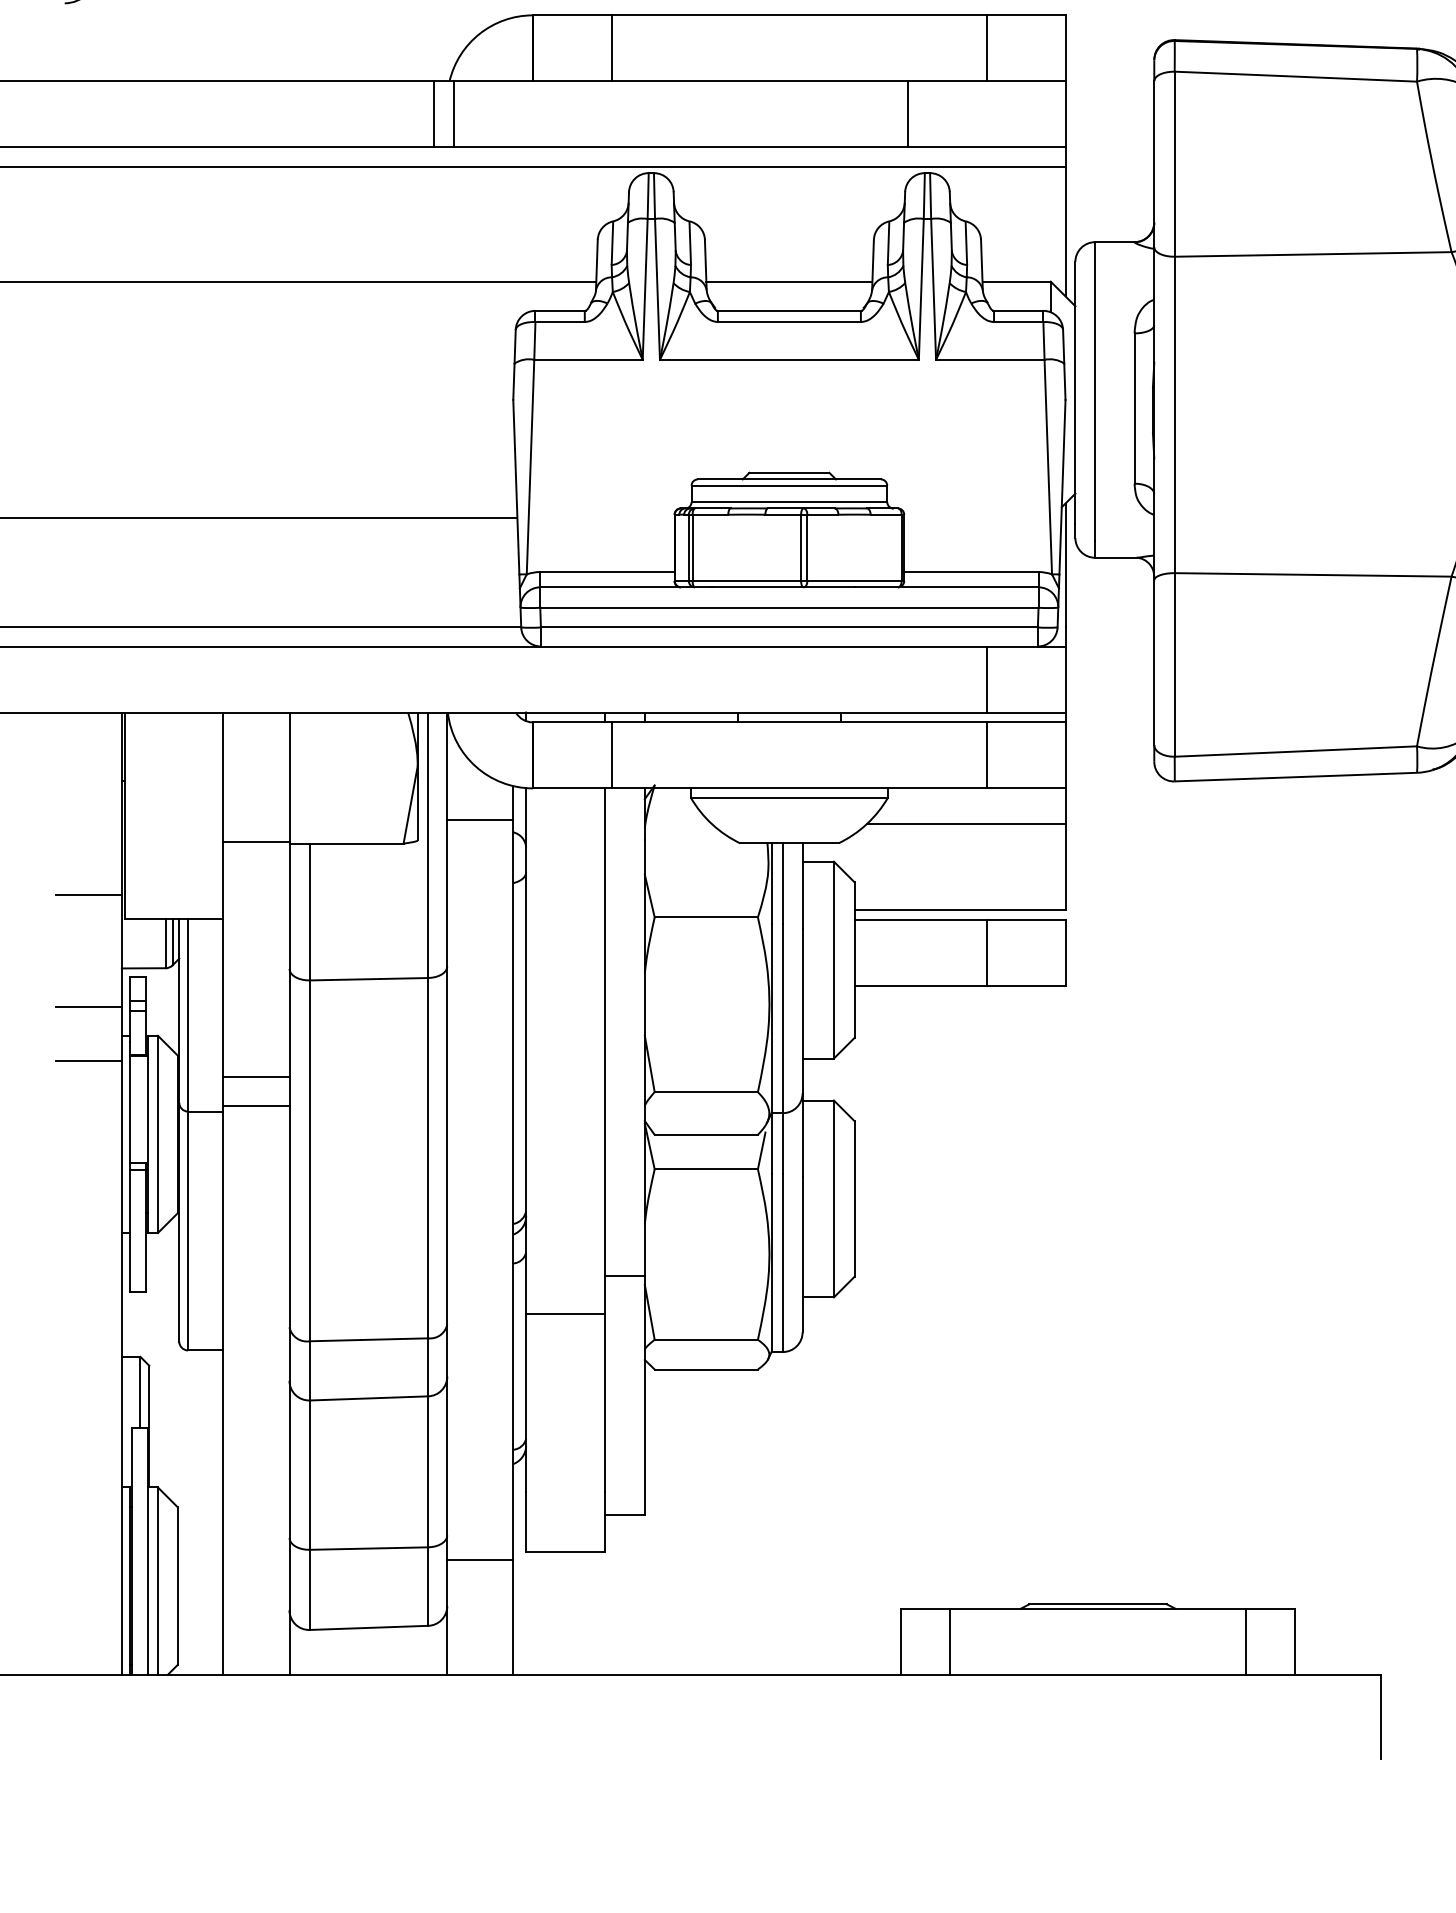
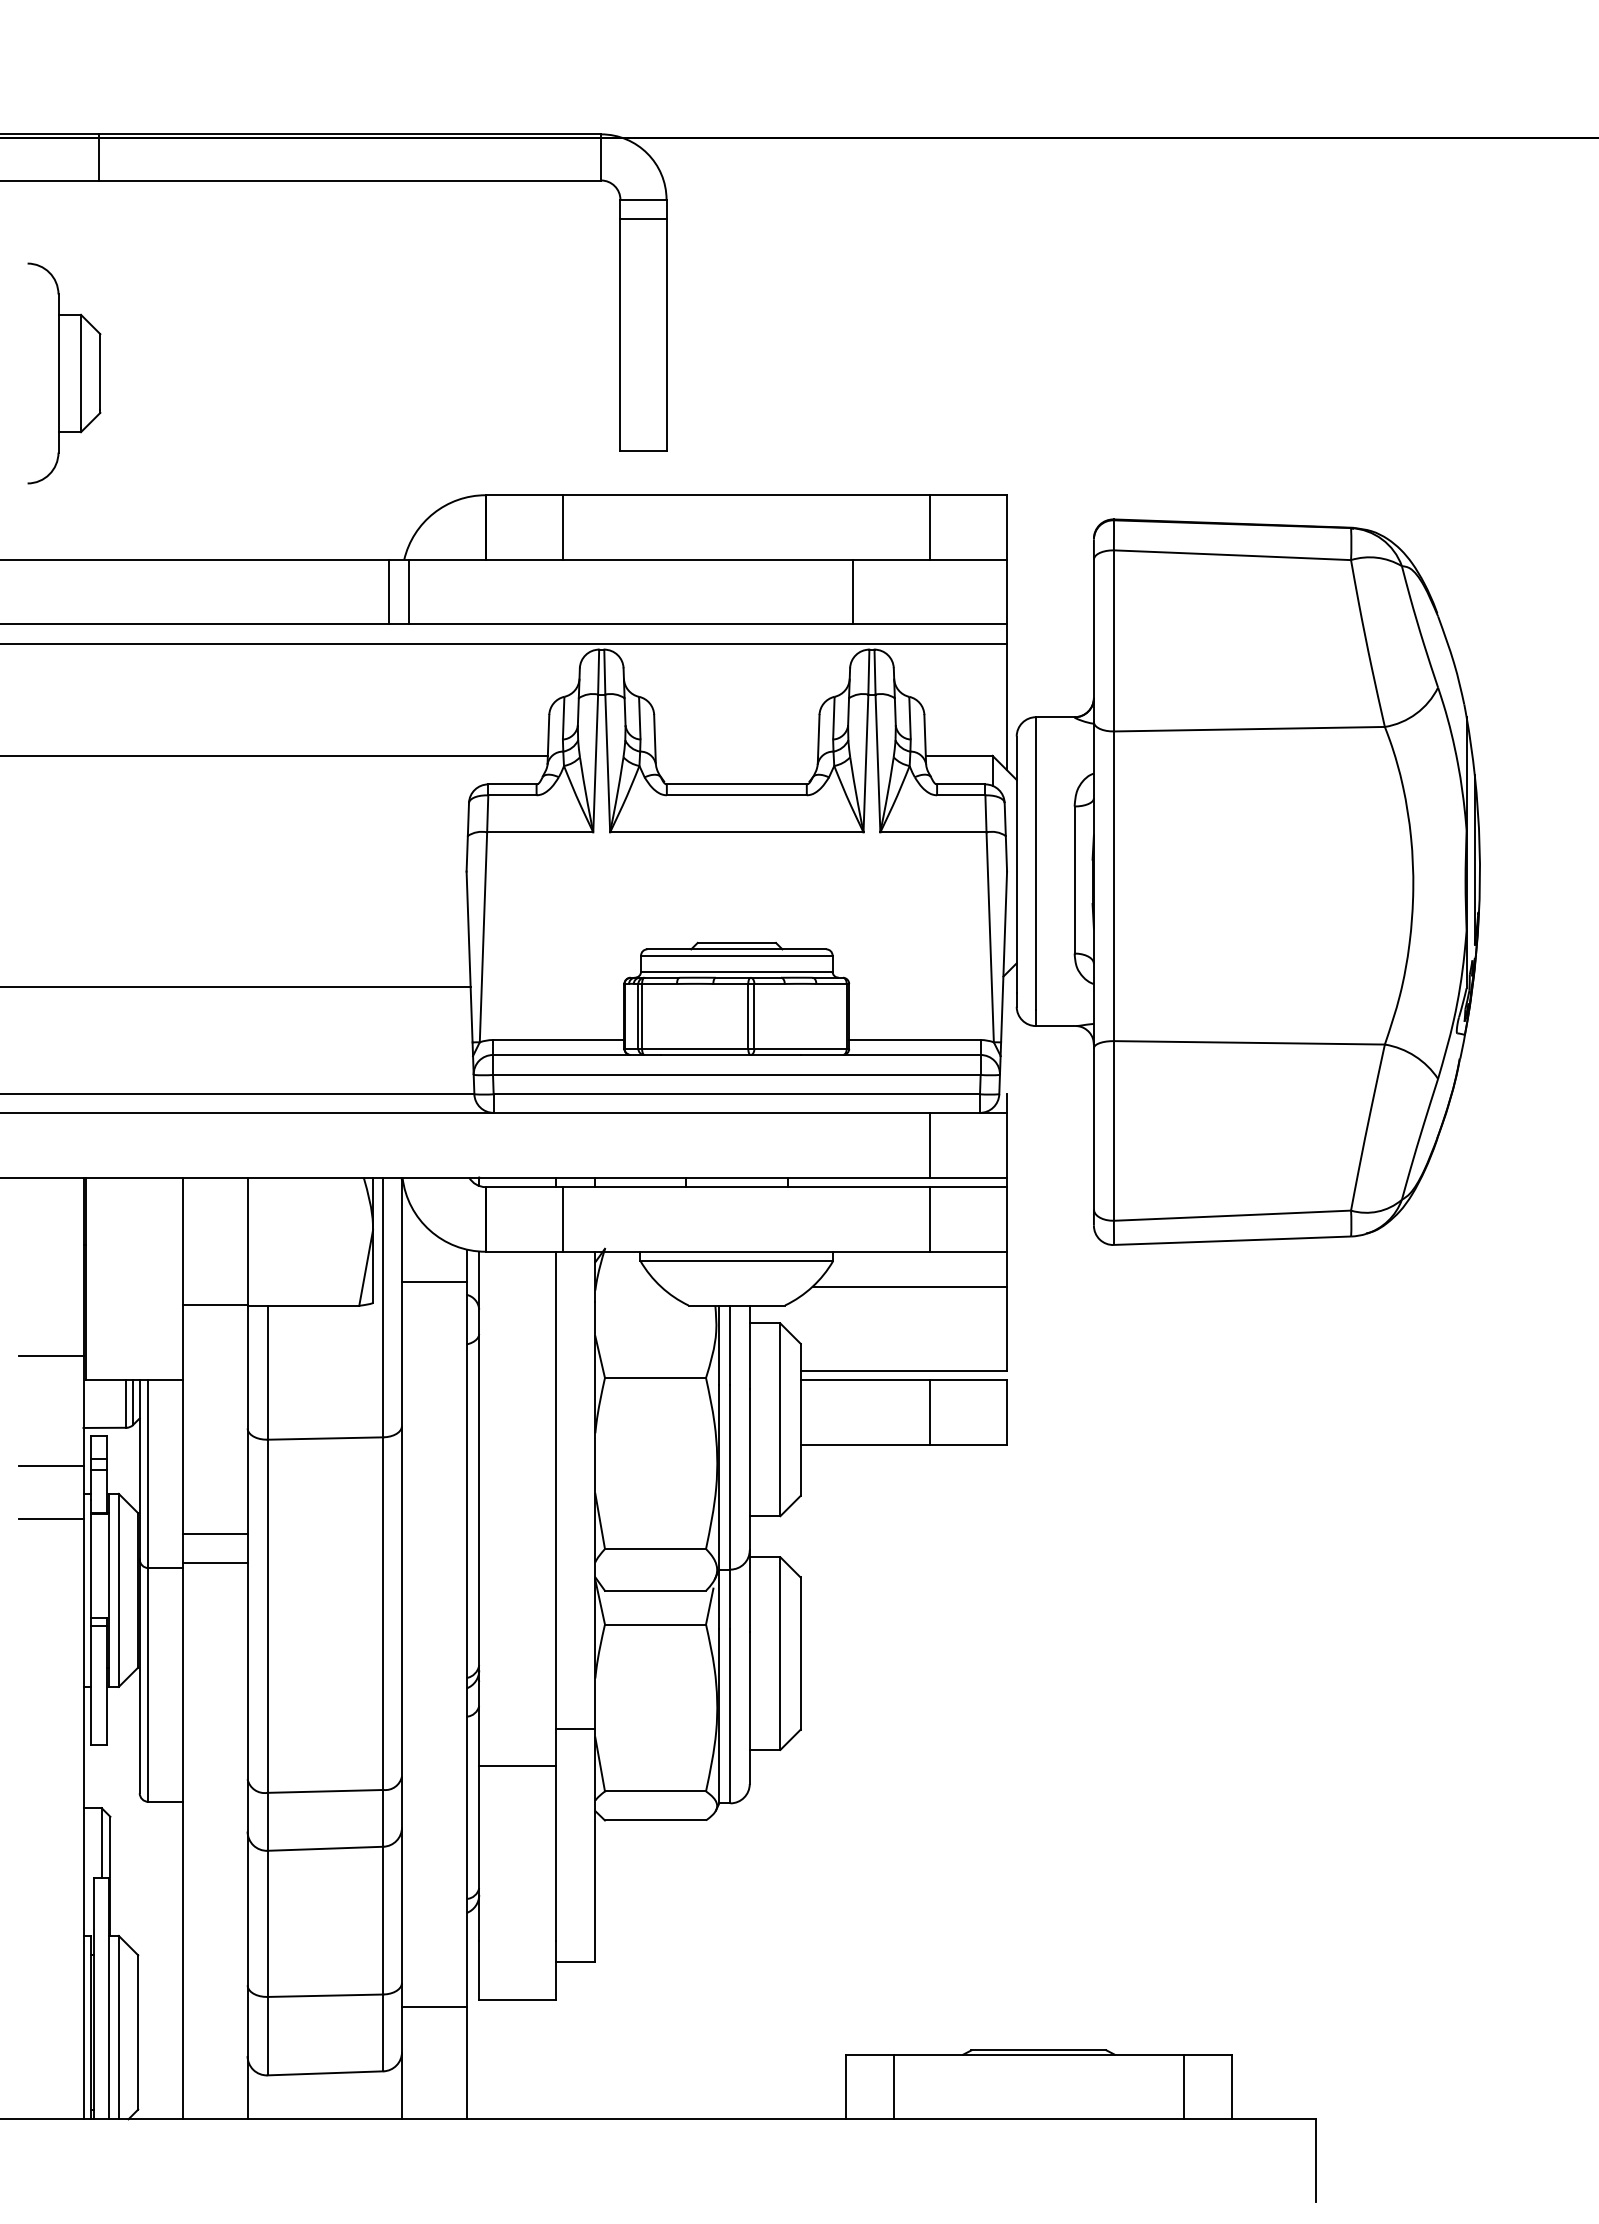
line: (789, 281) -> (736, 755), removed
line: (1065, 564) -> (1007, 1032), removed

